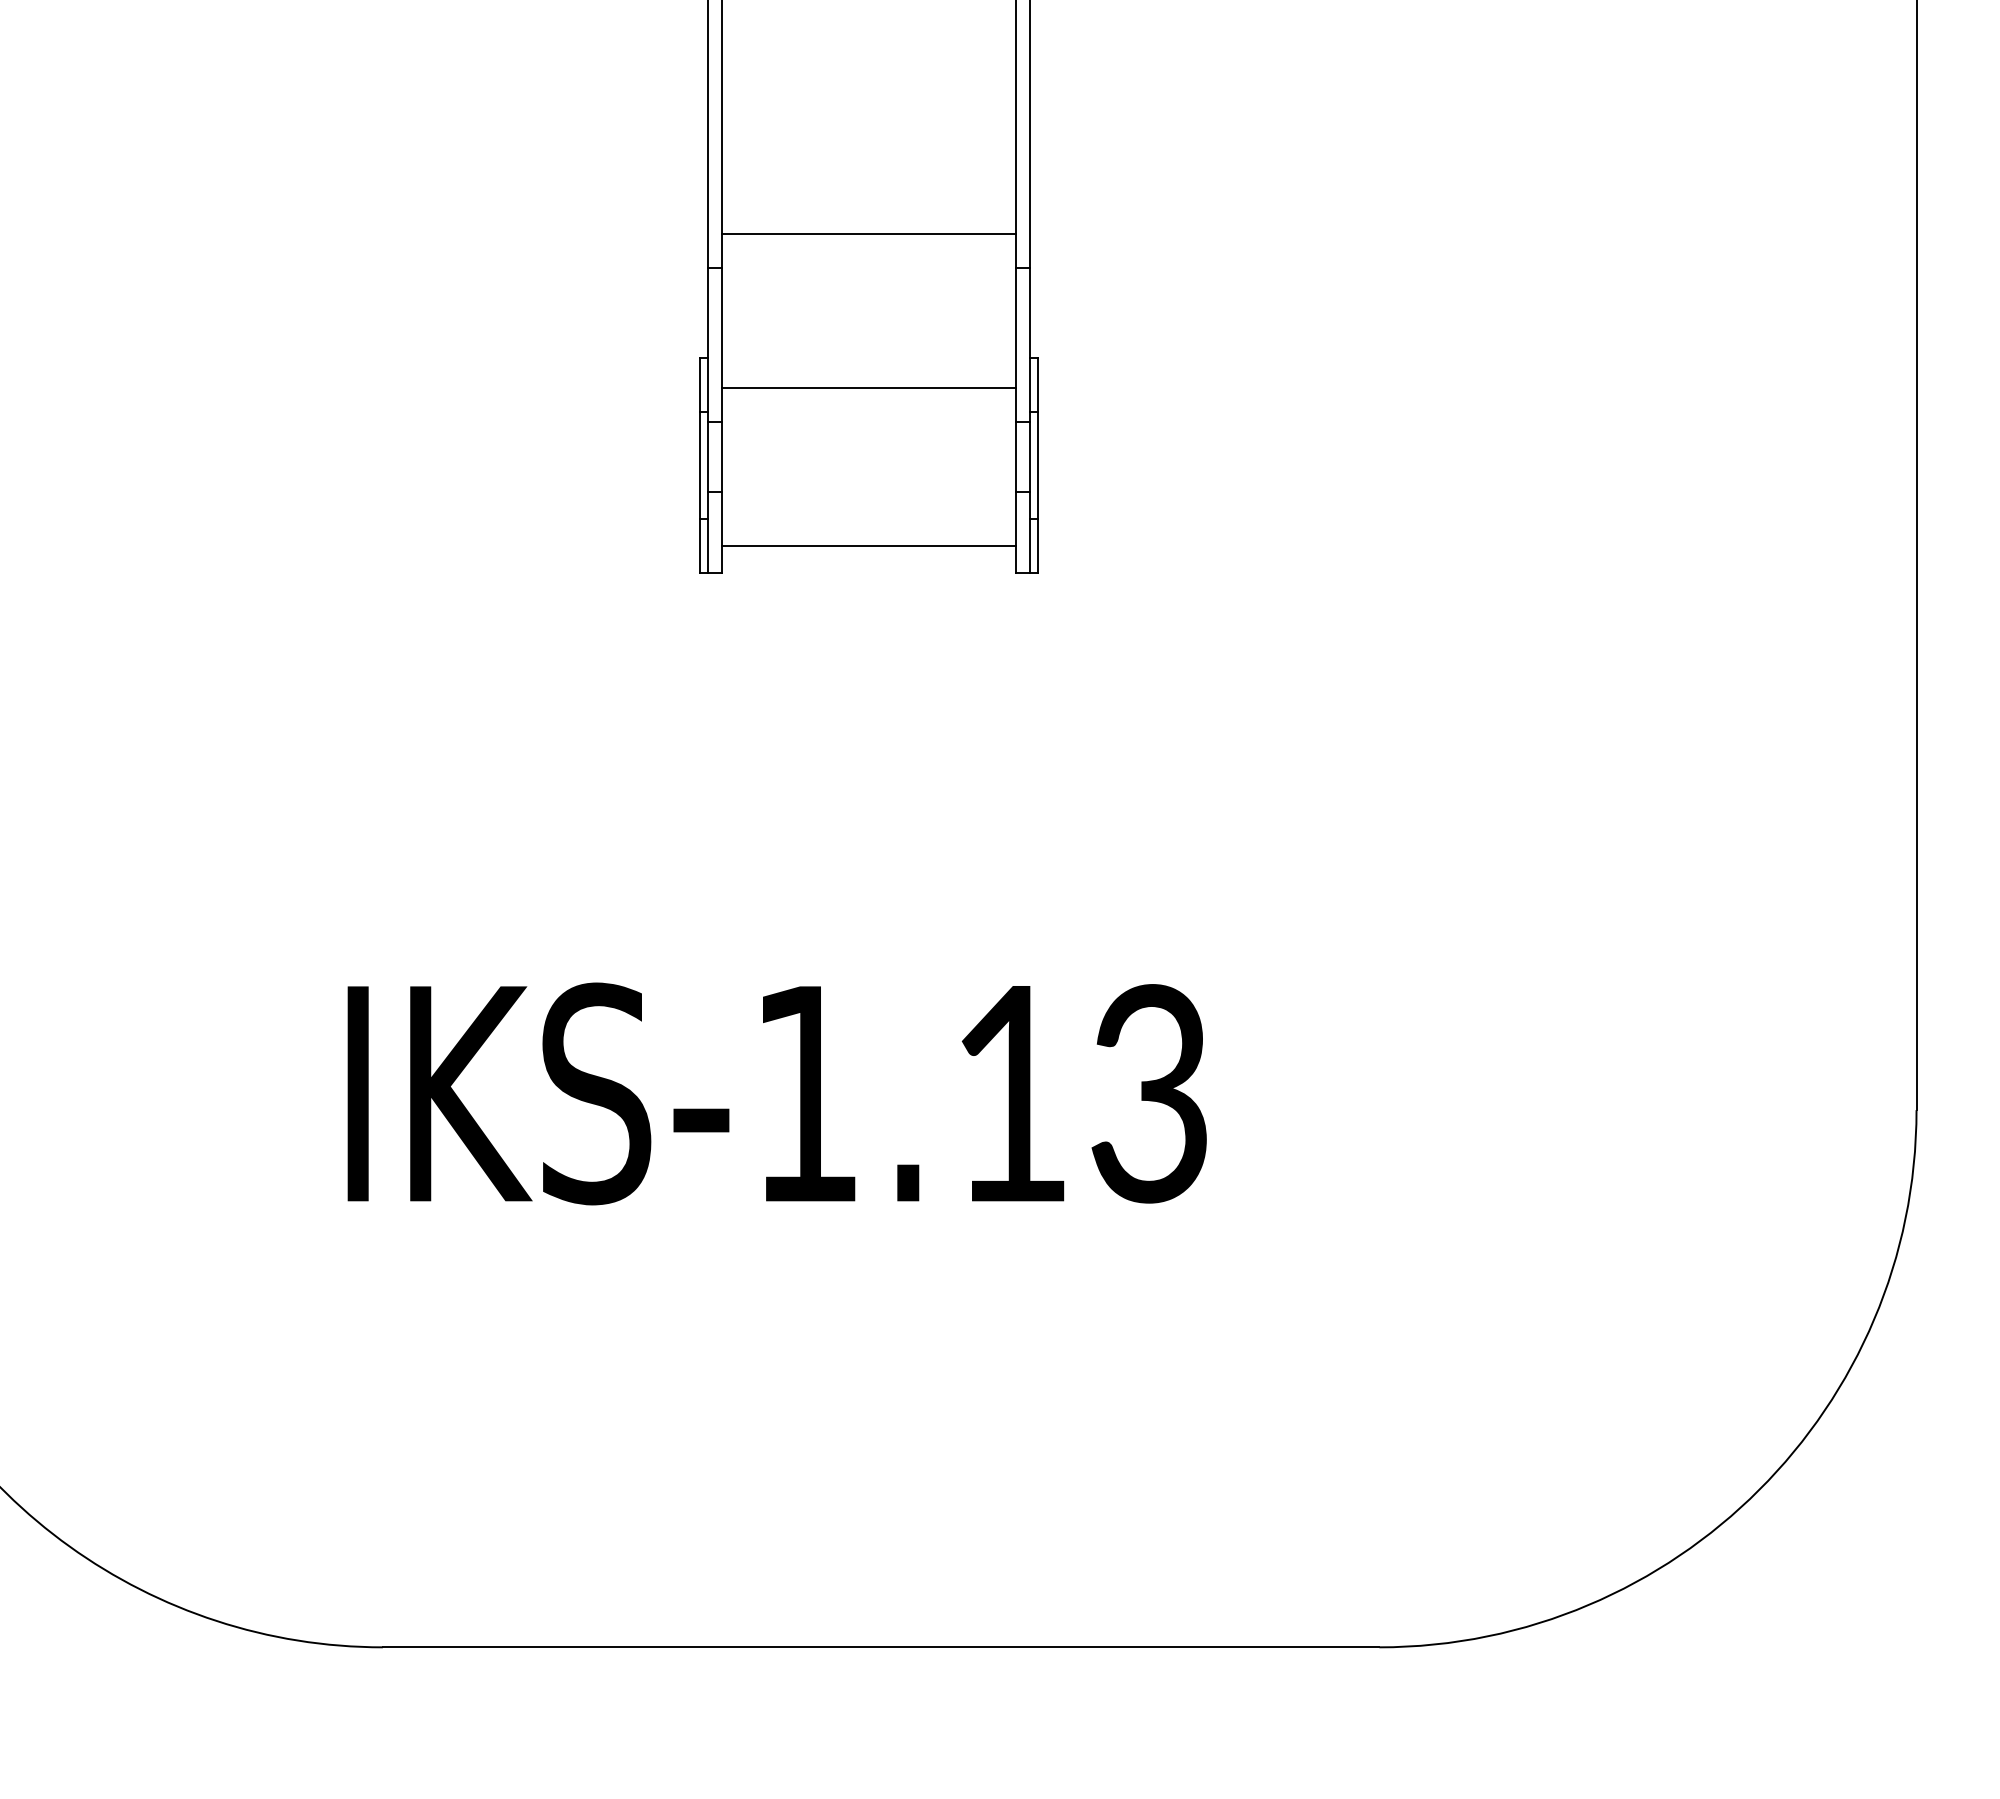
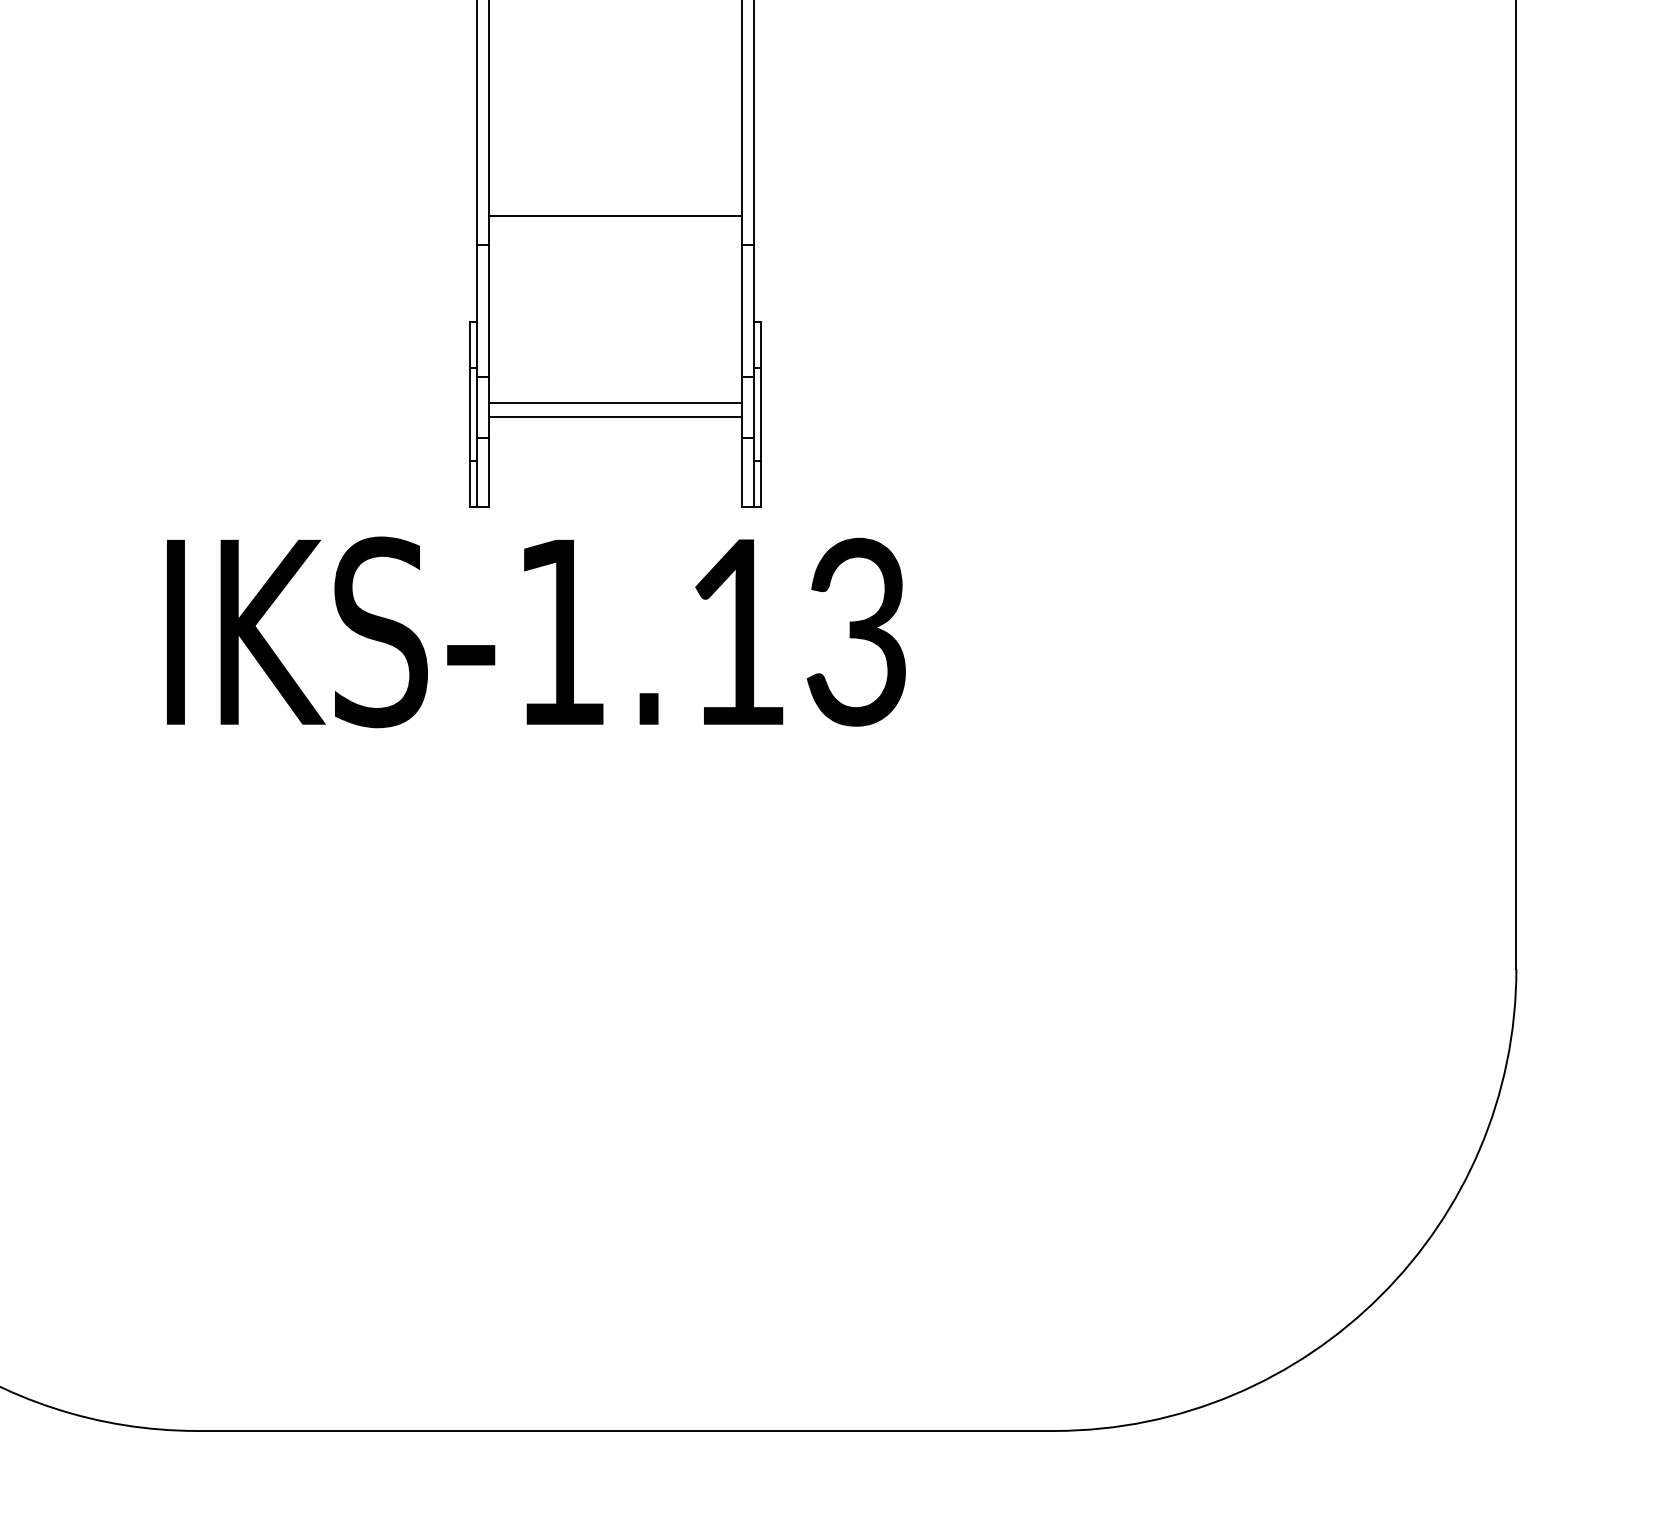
line: (868, 388) -> (614, 403), moved
line: (868, 546) -> (614, 416), moved
text: (776, 1093) -> (535, 631), moved

